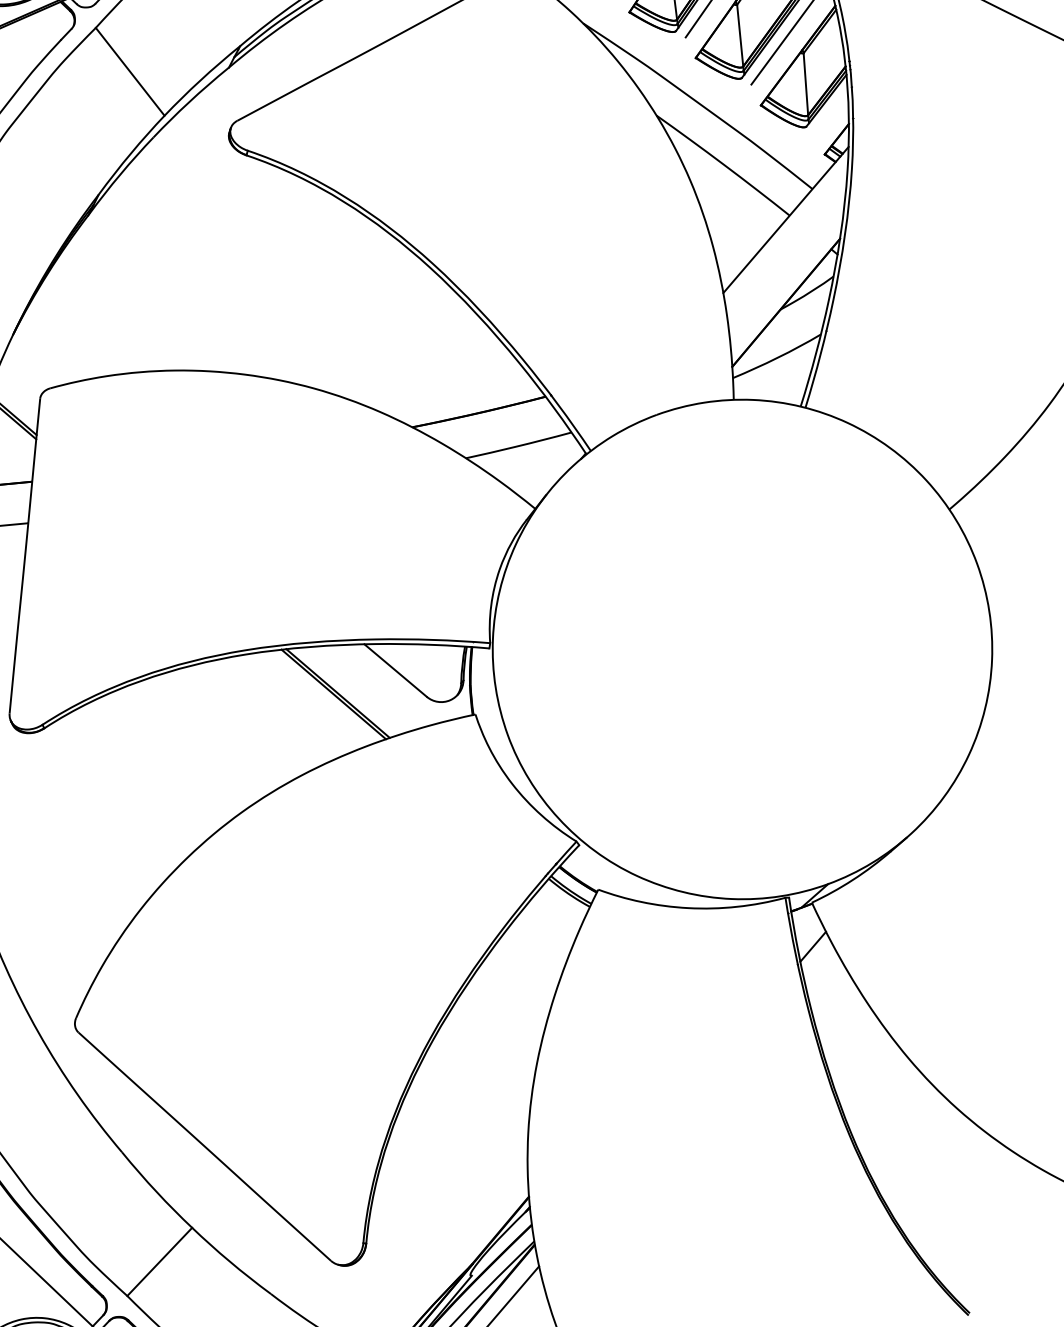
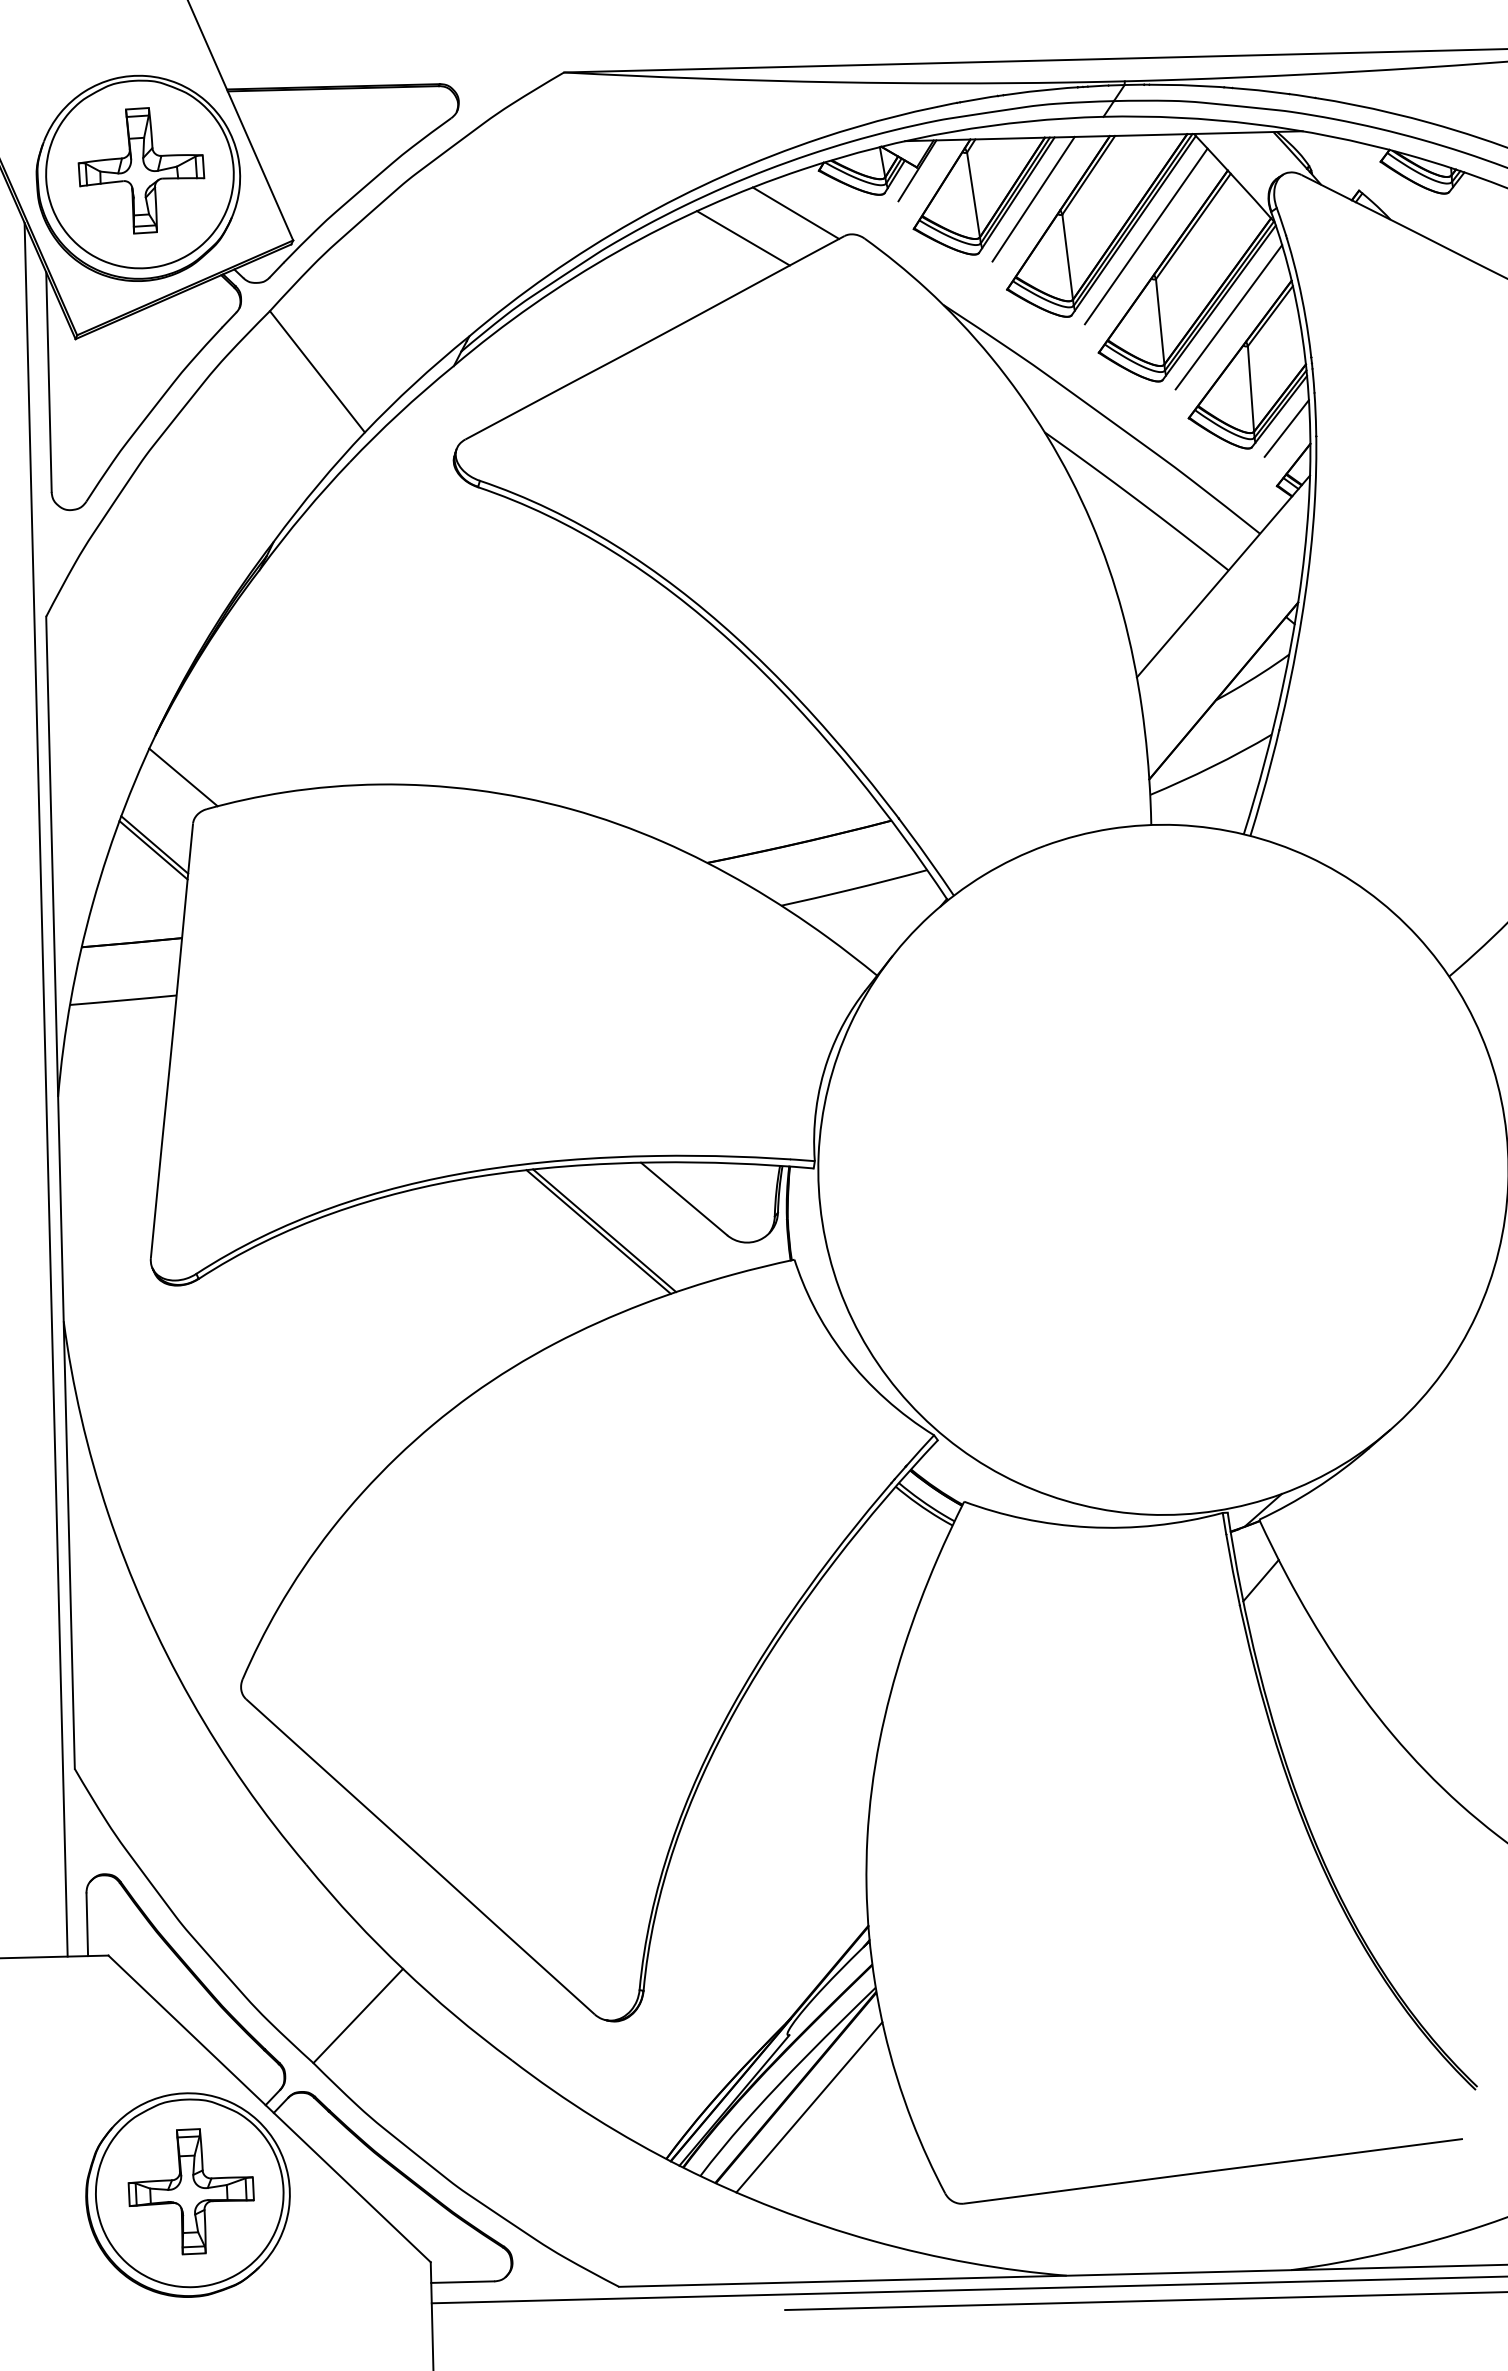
line: (831, 112) -> (1286, 428), added
line: (33, 365) -> (183, 777), added

